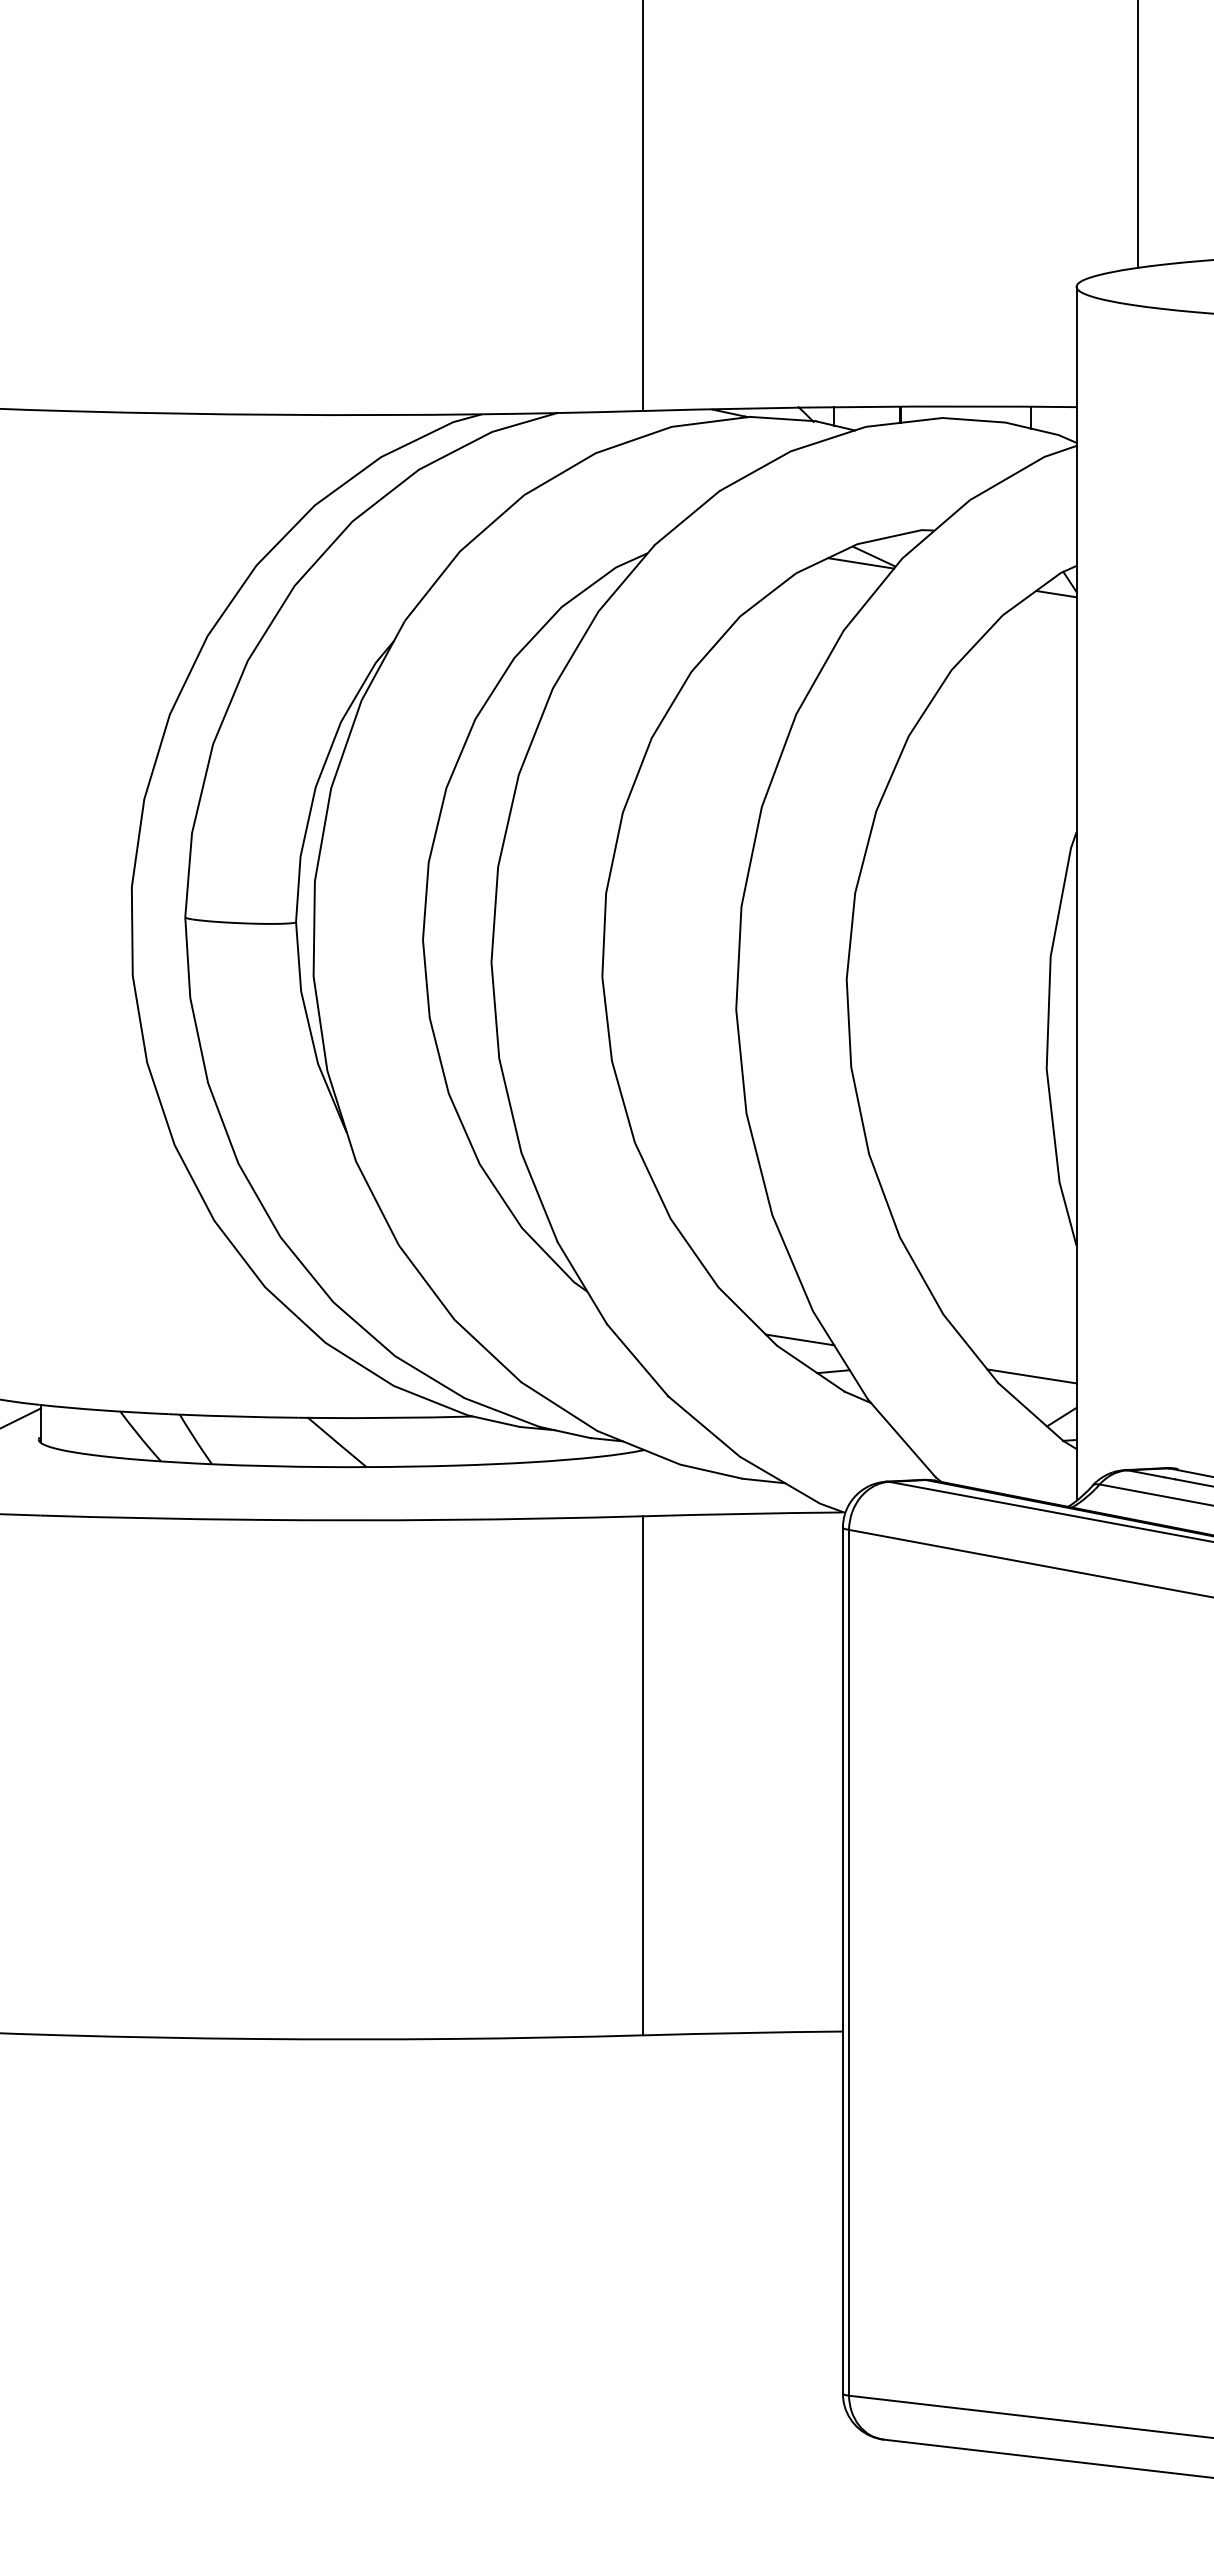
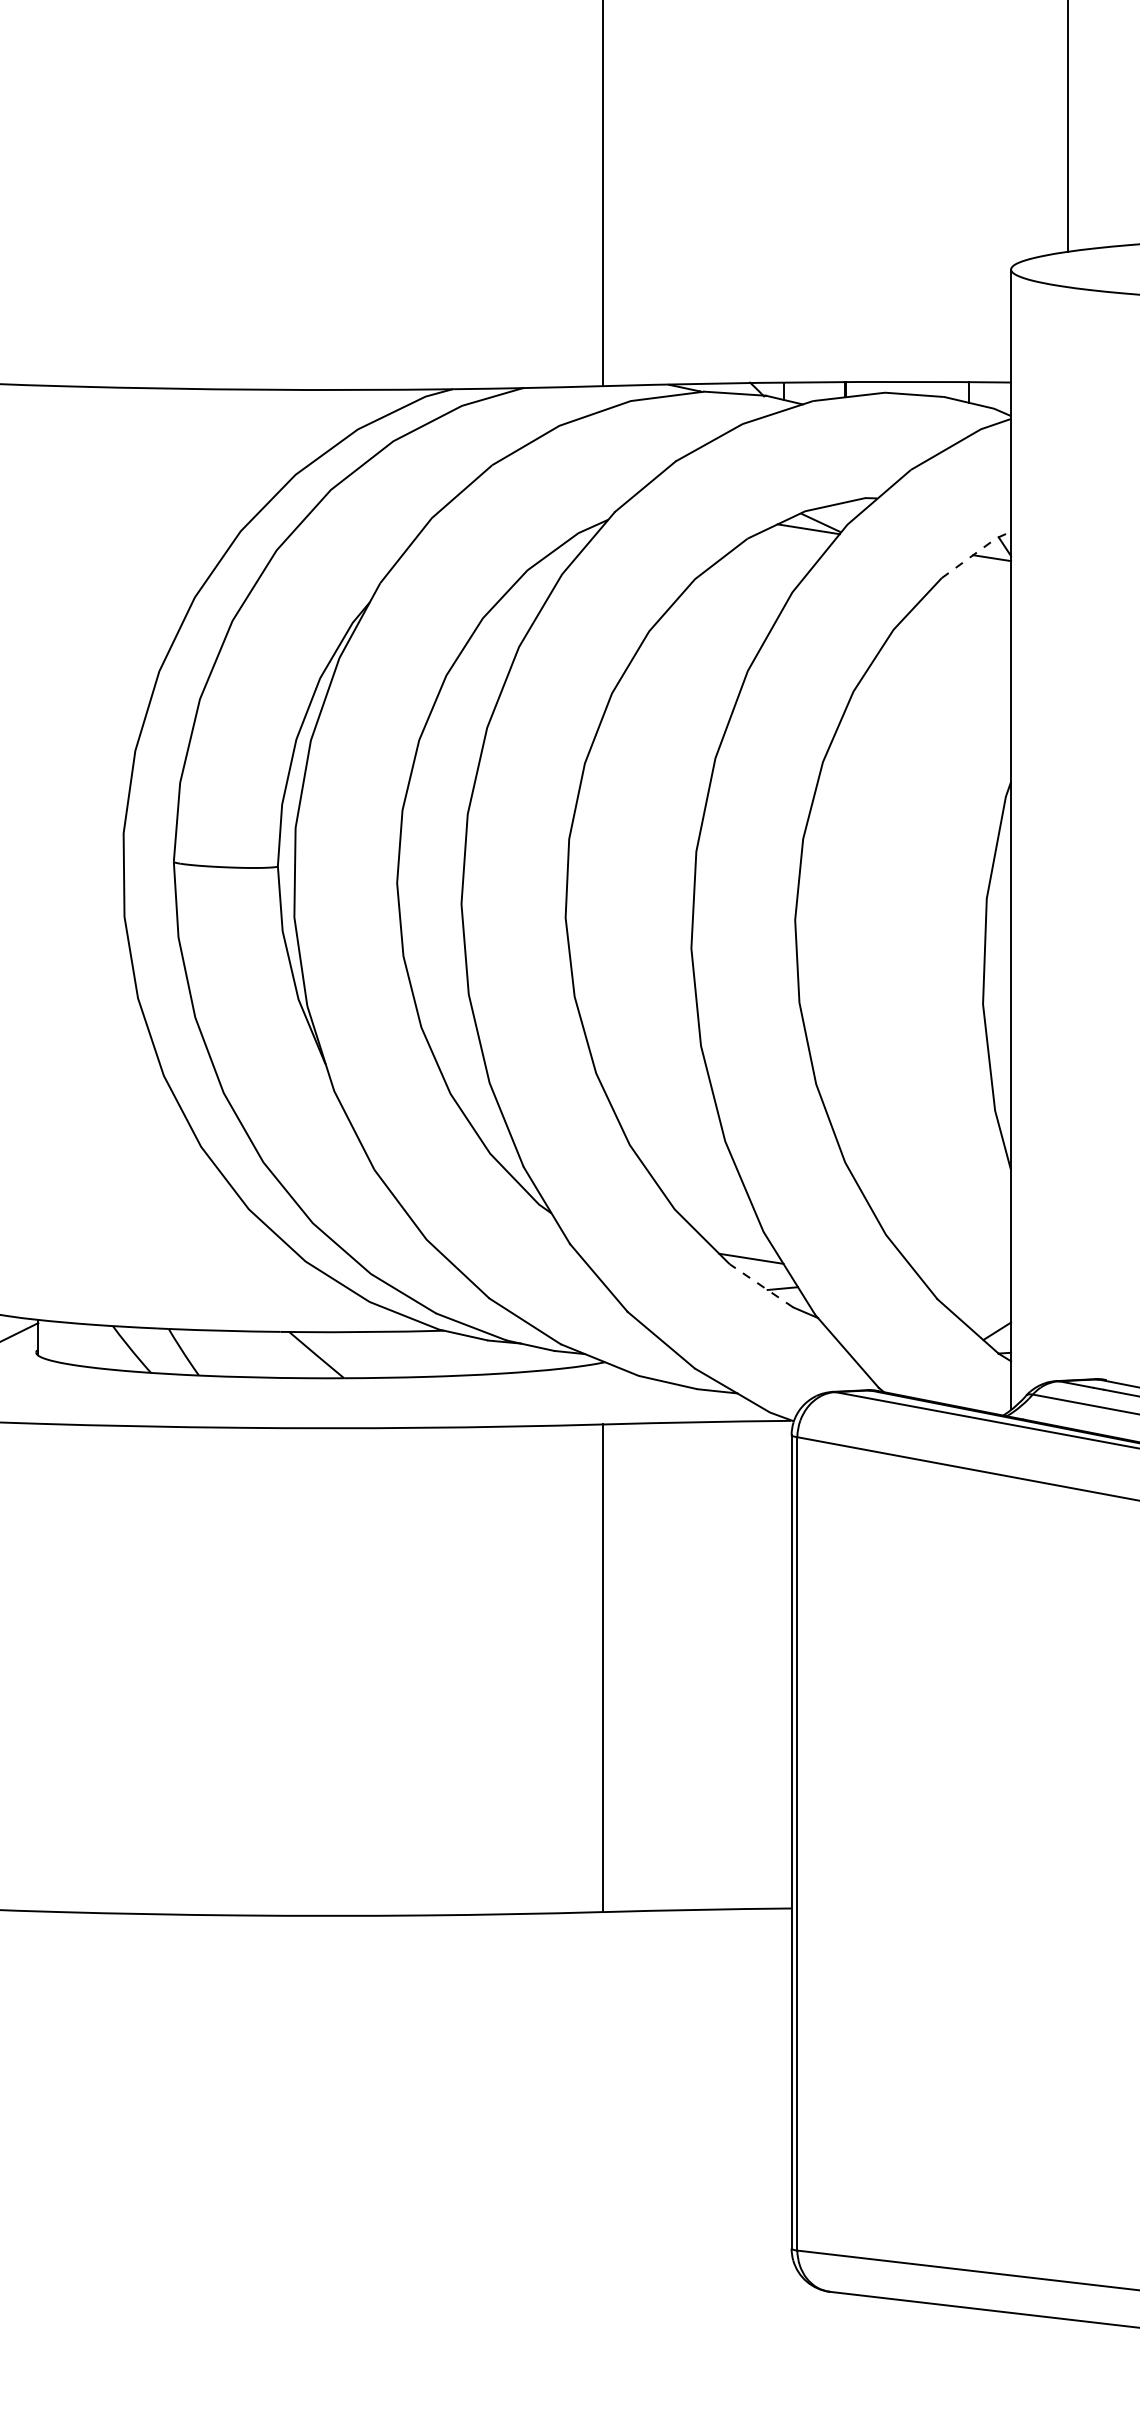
line: (1039, 588) -> (976, 552), solid -> dashed
line: (810, 1368) -> (761, 1285), solid -> dashed
line: (1031, 1376) -> (968, 1293), removed

